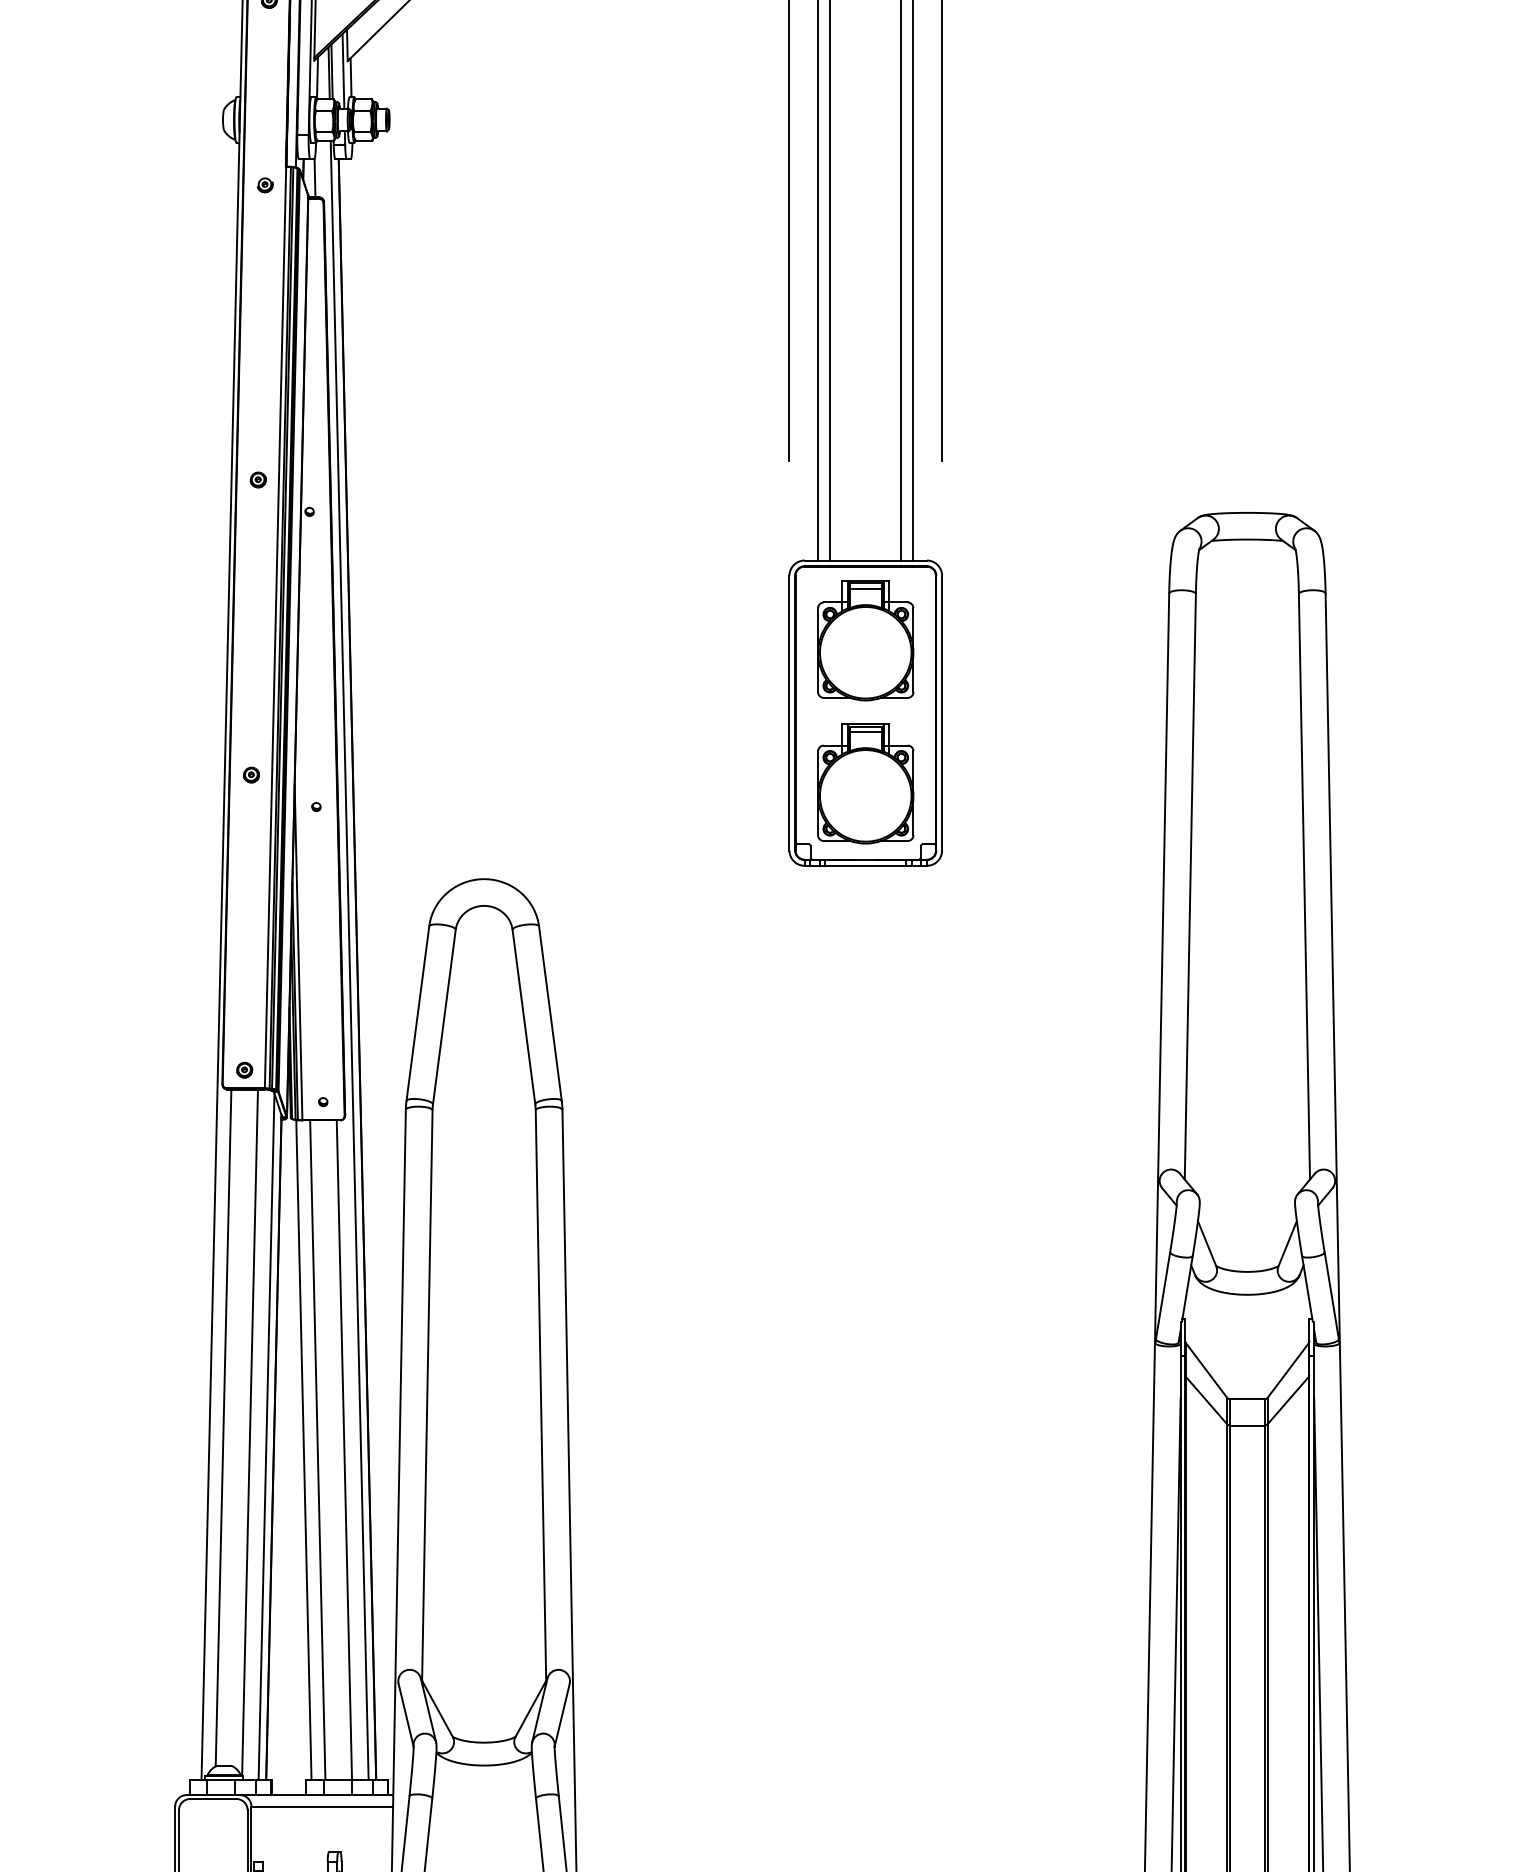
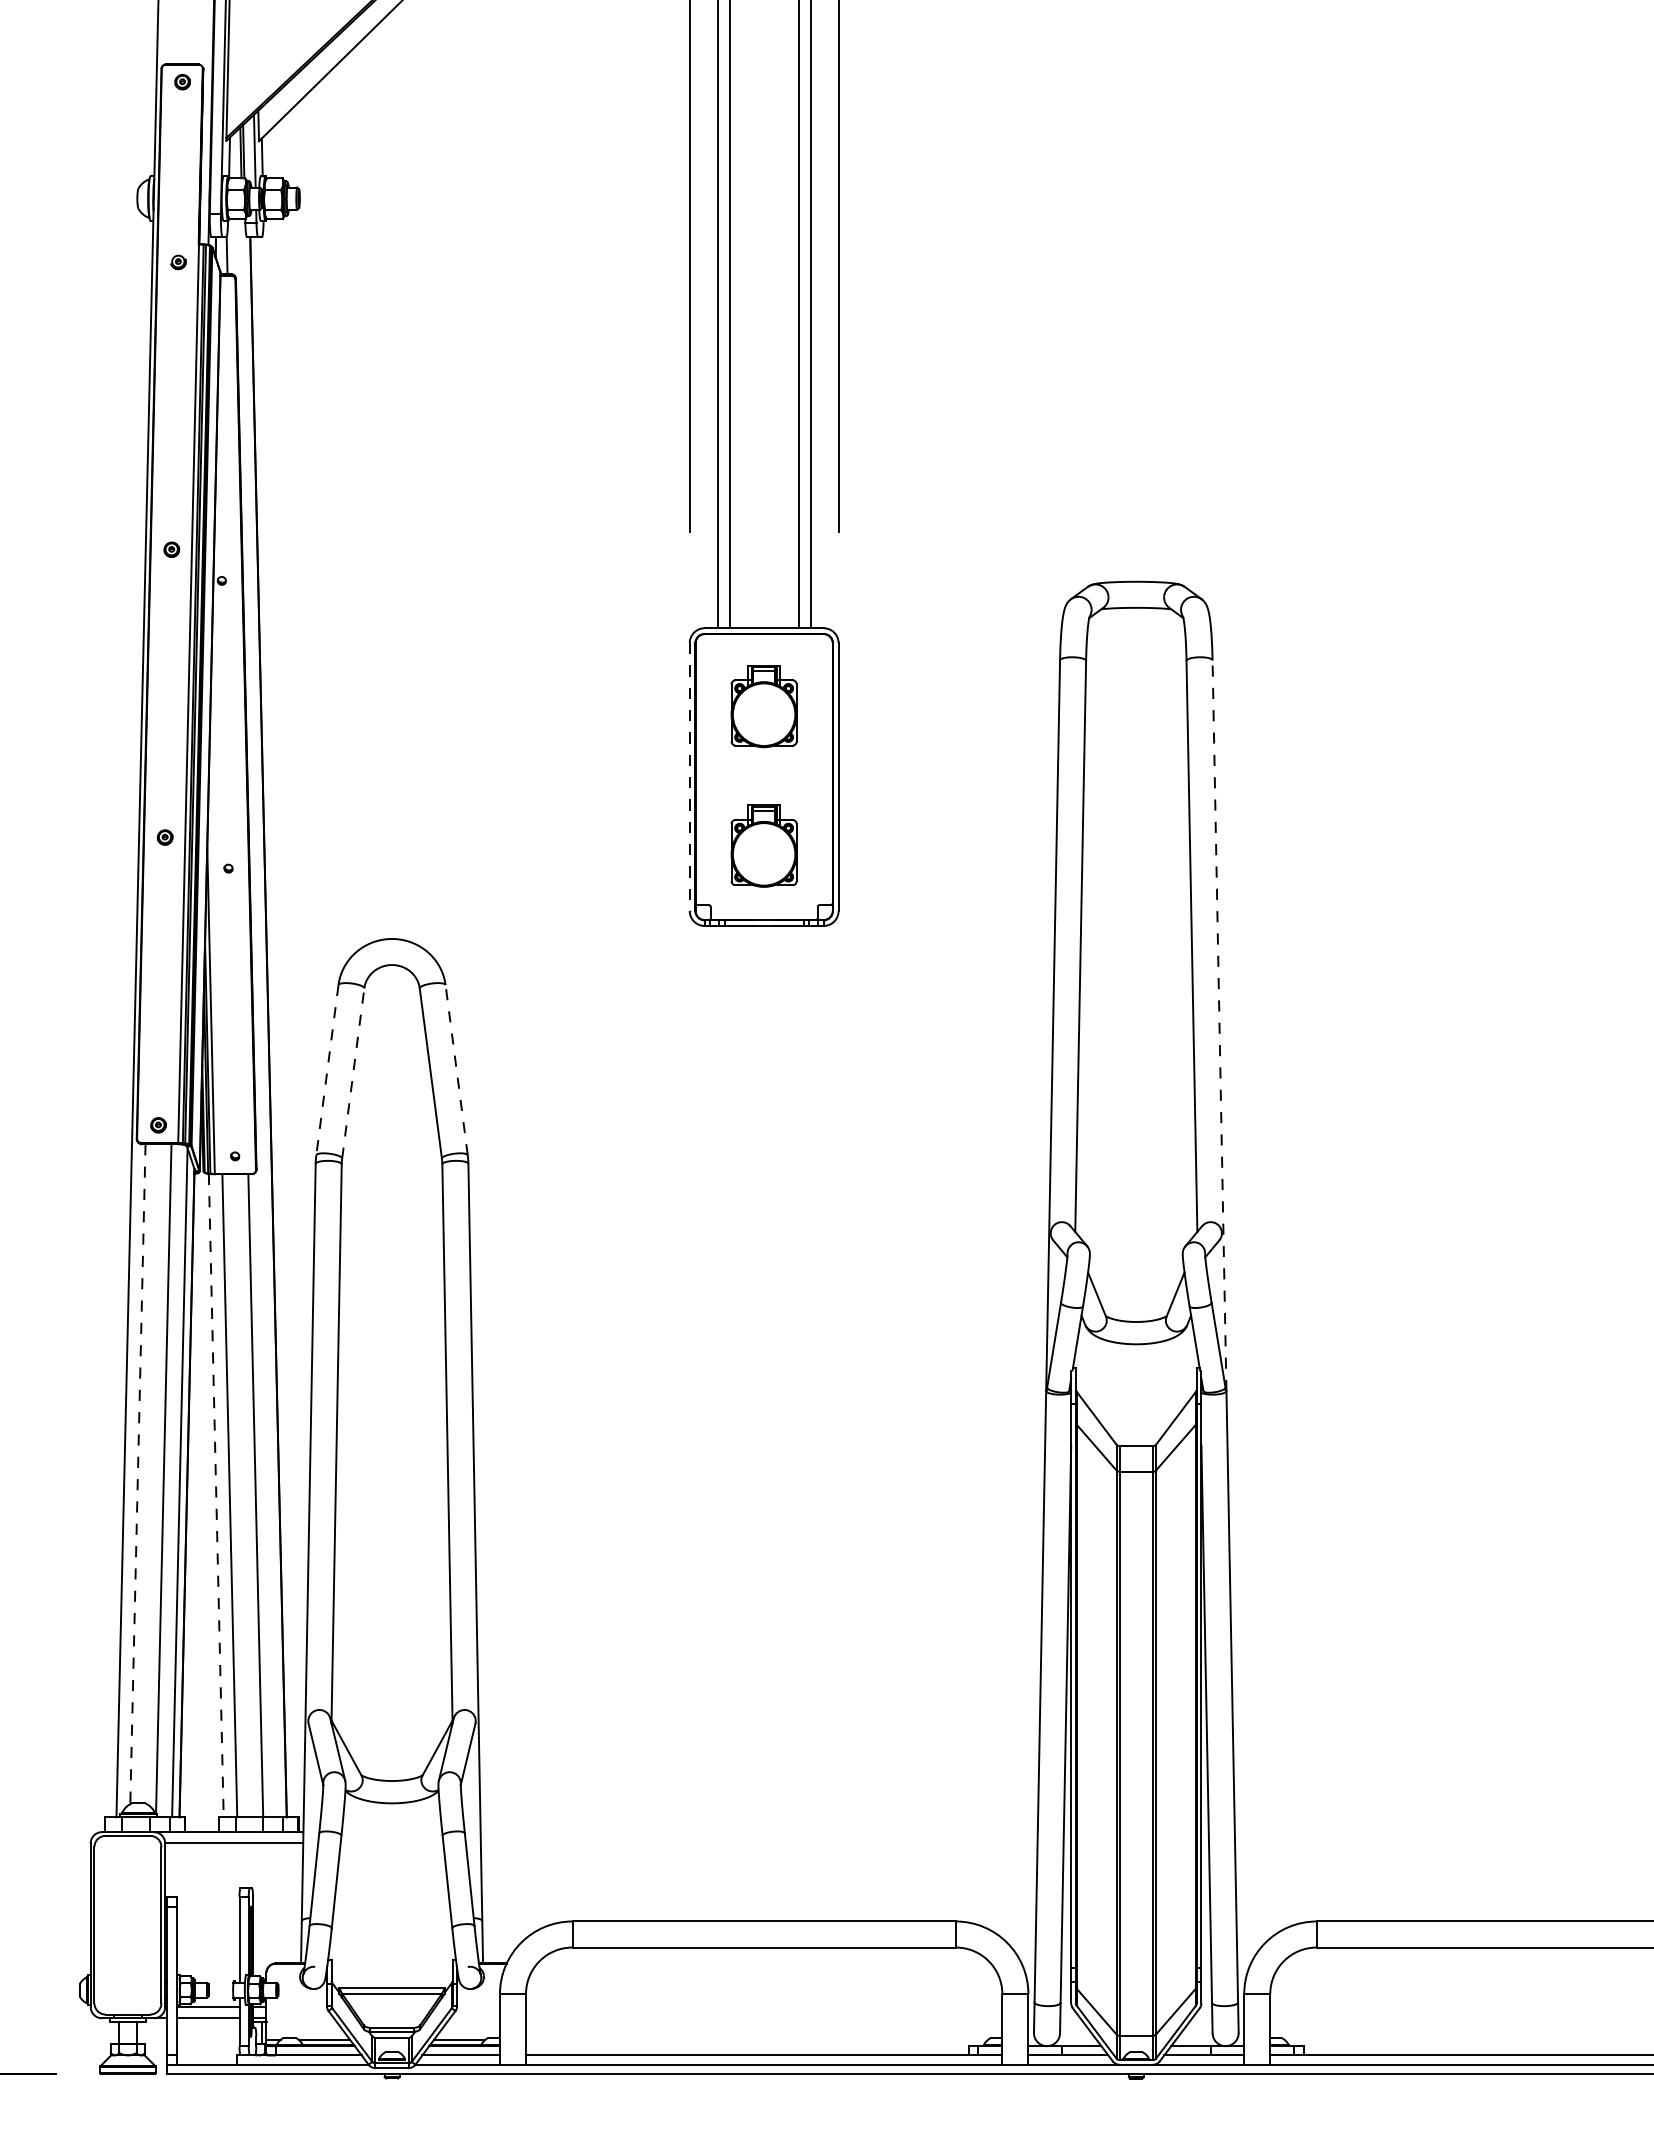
part: (865, 640) -> (763, 706), size x0.7
line: (789, 713) -> (689, 777), solid -> dashed
part: (865, 784) -> (763, 846), size x0.7
line: (349, 960) -> (260, 1018), removed
line: (1332, 967) -> (1219, 1025), solid -> dashed
line: (417, 1014) -> (327, 1070), solid -> dashed
line: (550, 1014) -> (456, 1070), solid -> dashed
line: (444, 1017) -> (353, 1073), solid -> dashed
line: (223, 1428) -> (137, 1474), solid -> dashed
line: (304, 1449) -> (216, 1495), solid -> dashed

